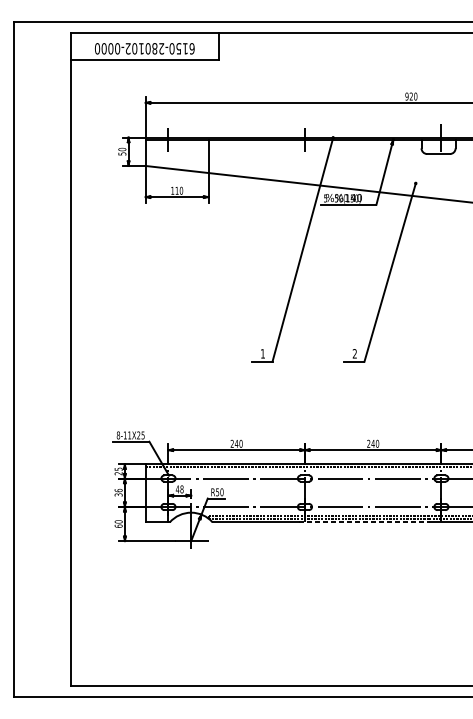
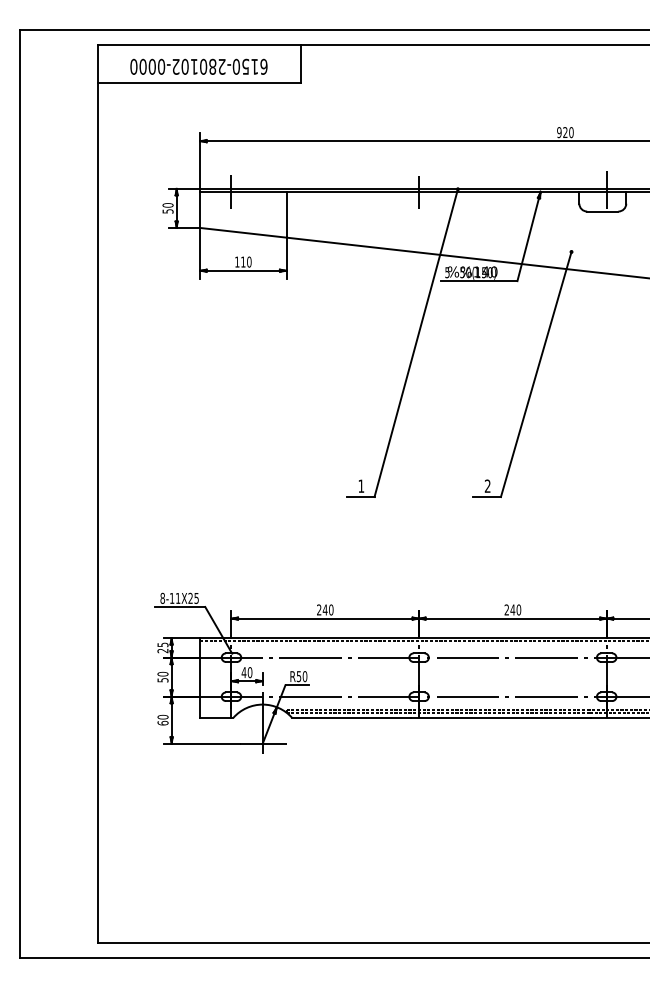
text: (181, 489) -> (249, 672), 48 -> 40
text: (118, 492) -> (162, 676), 36 -> 50
line: (364, 522) -> (501, 717), dashed -> solid

